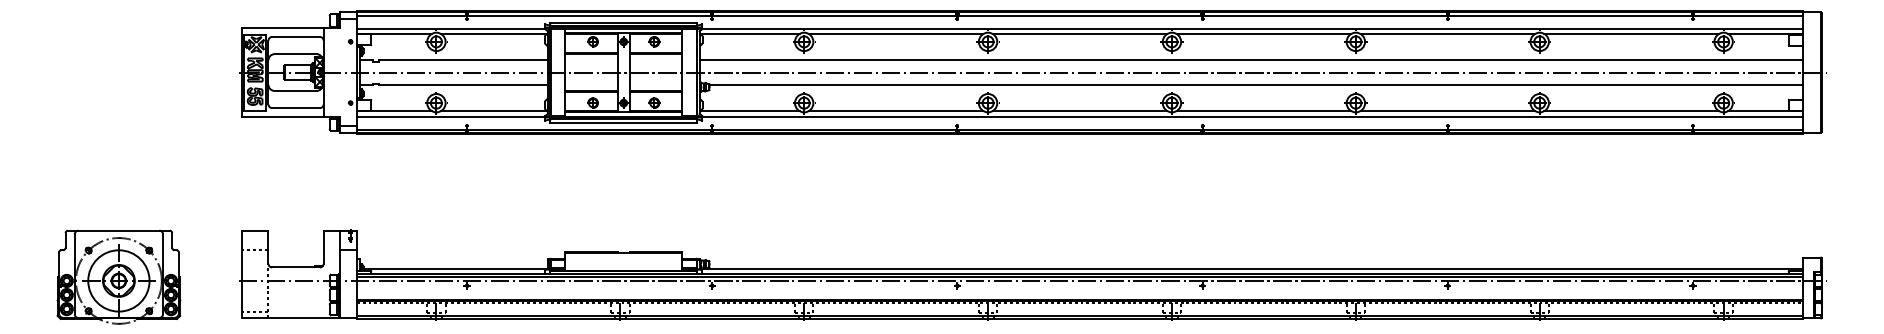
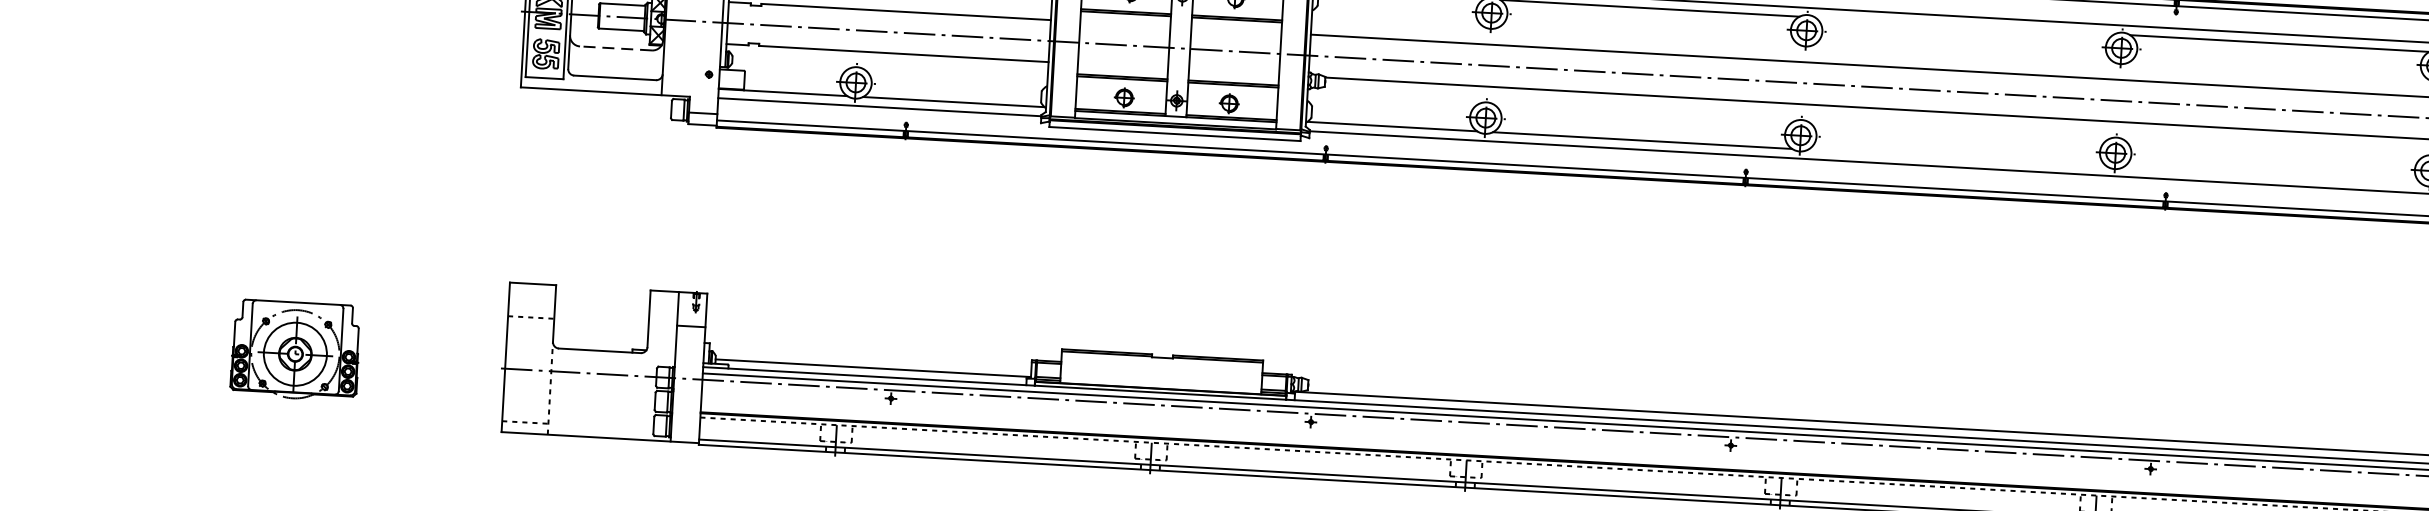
line: (1079, 33) -> (1964, 25), removed
line: (295, 90) -> (615, 47), solid -> dashed
line: (1079, 111) -> (1956, 158), removed
line: (1263, 111) -> (2271, 176), removed
part: (118, 276) -> (294, 349), size x0.6

